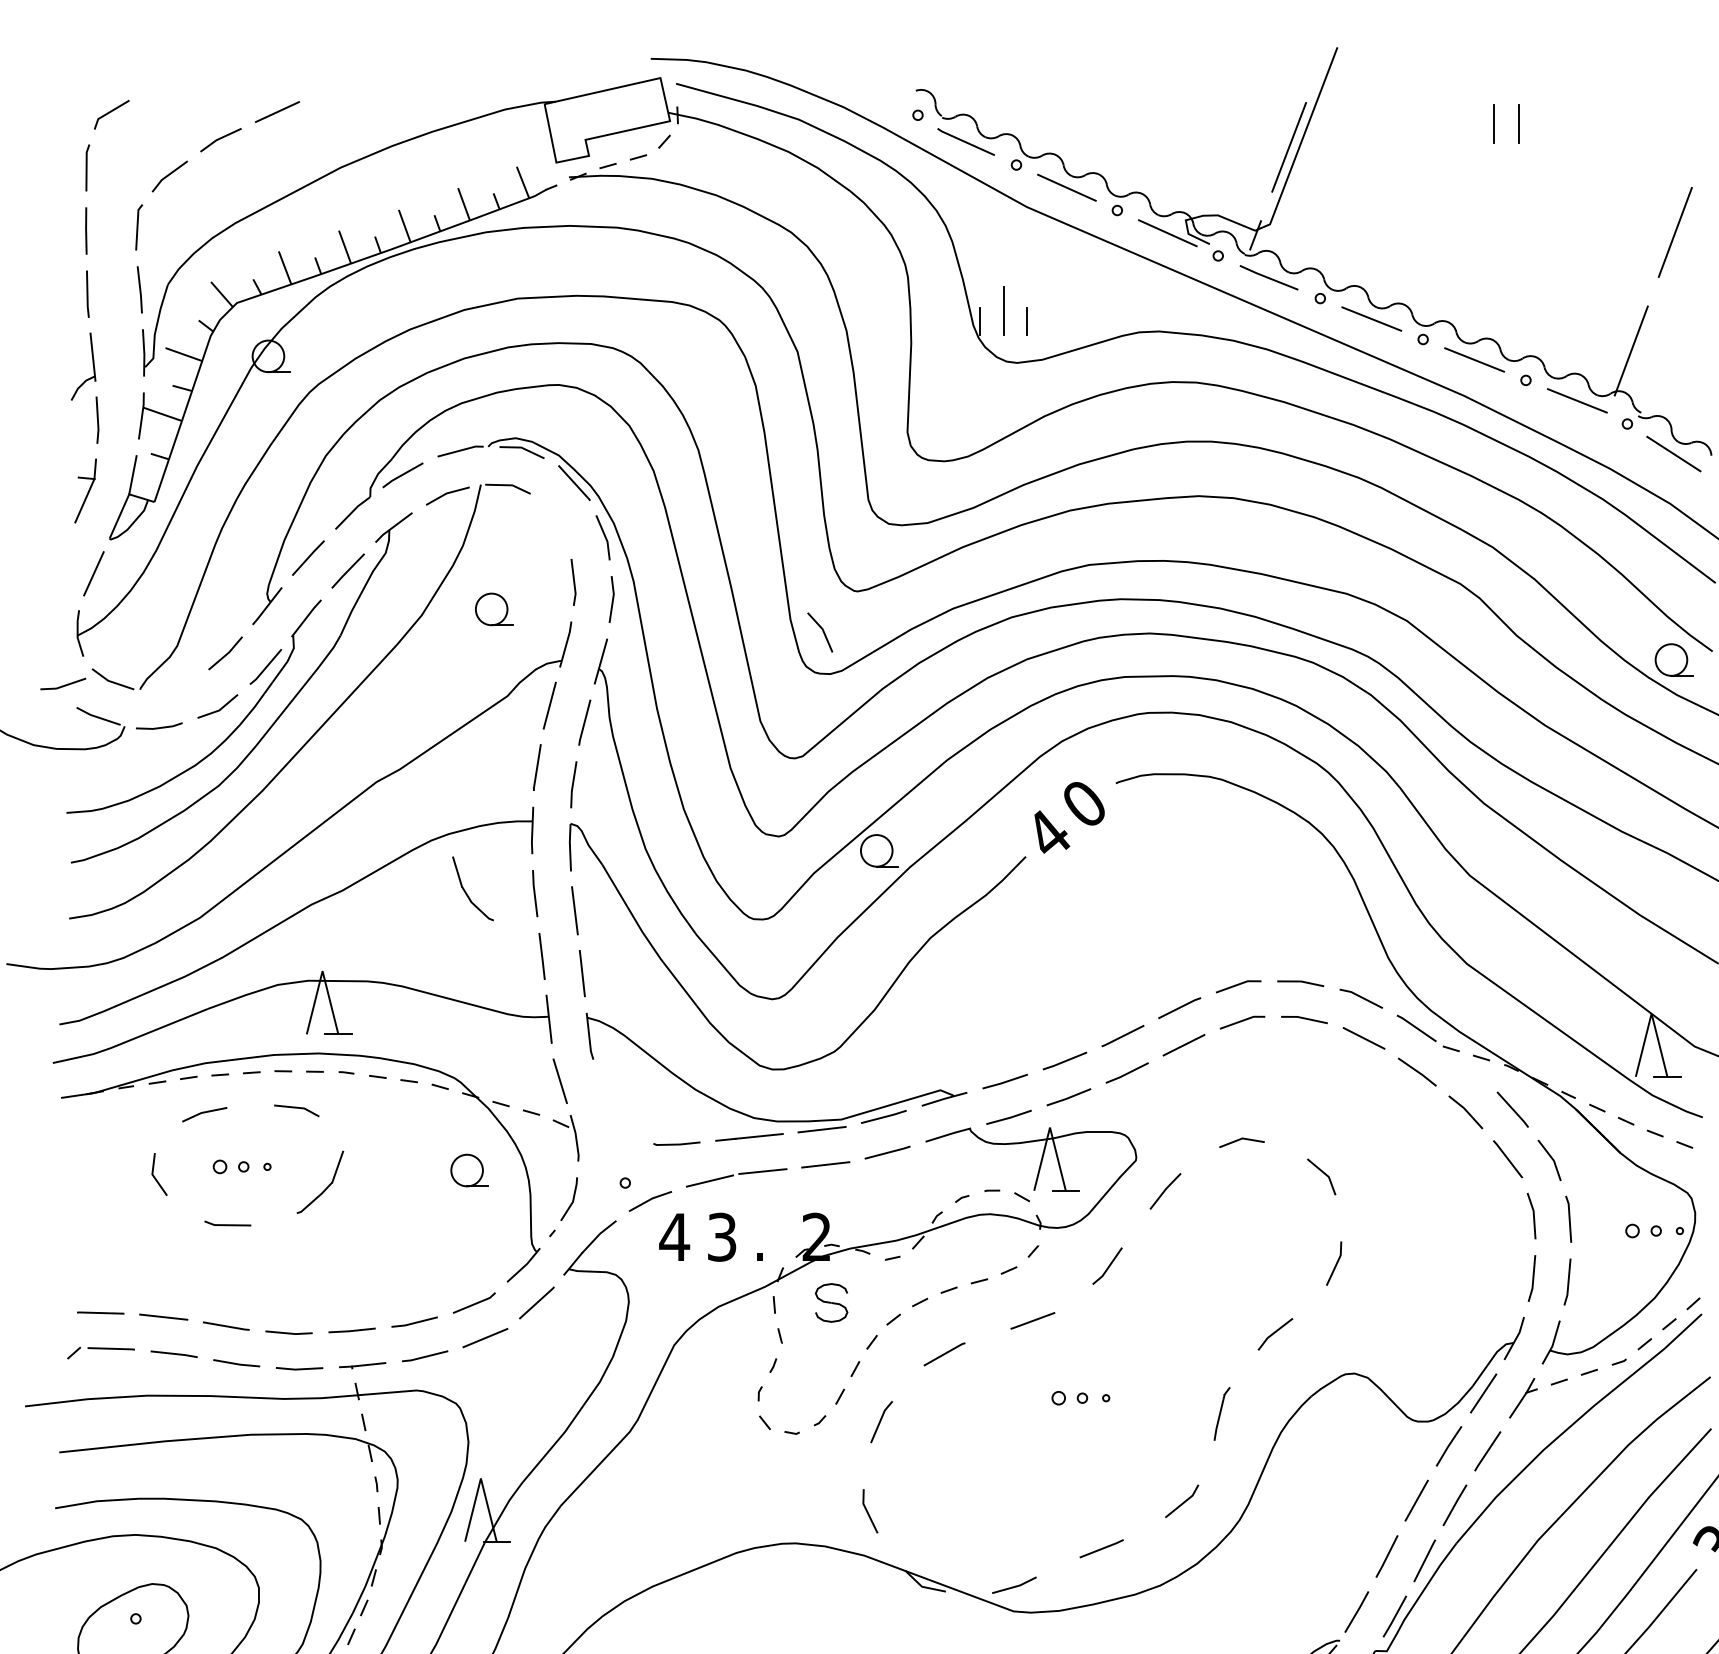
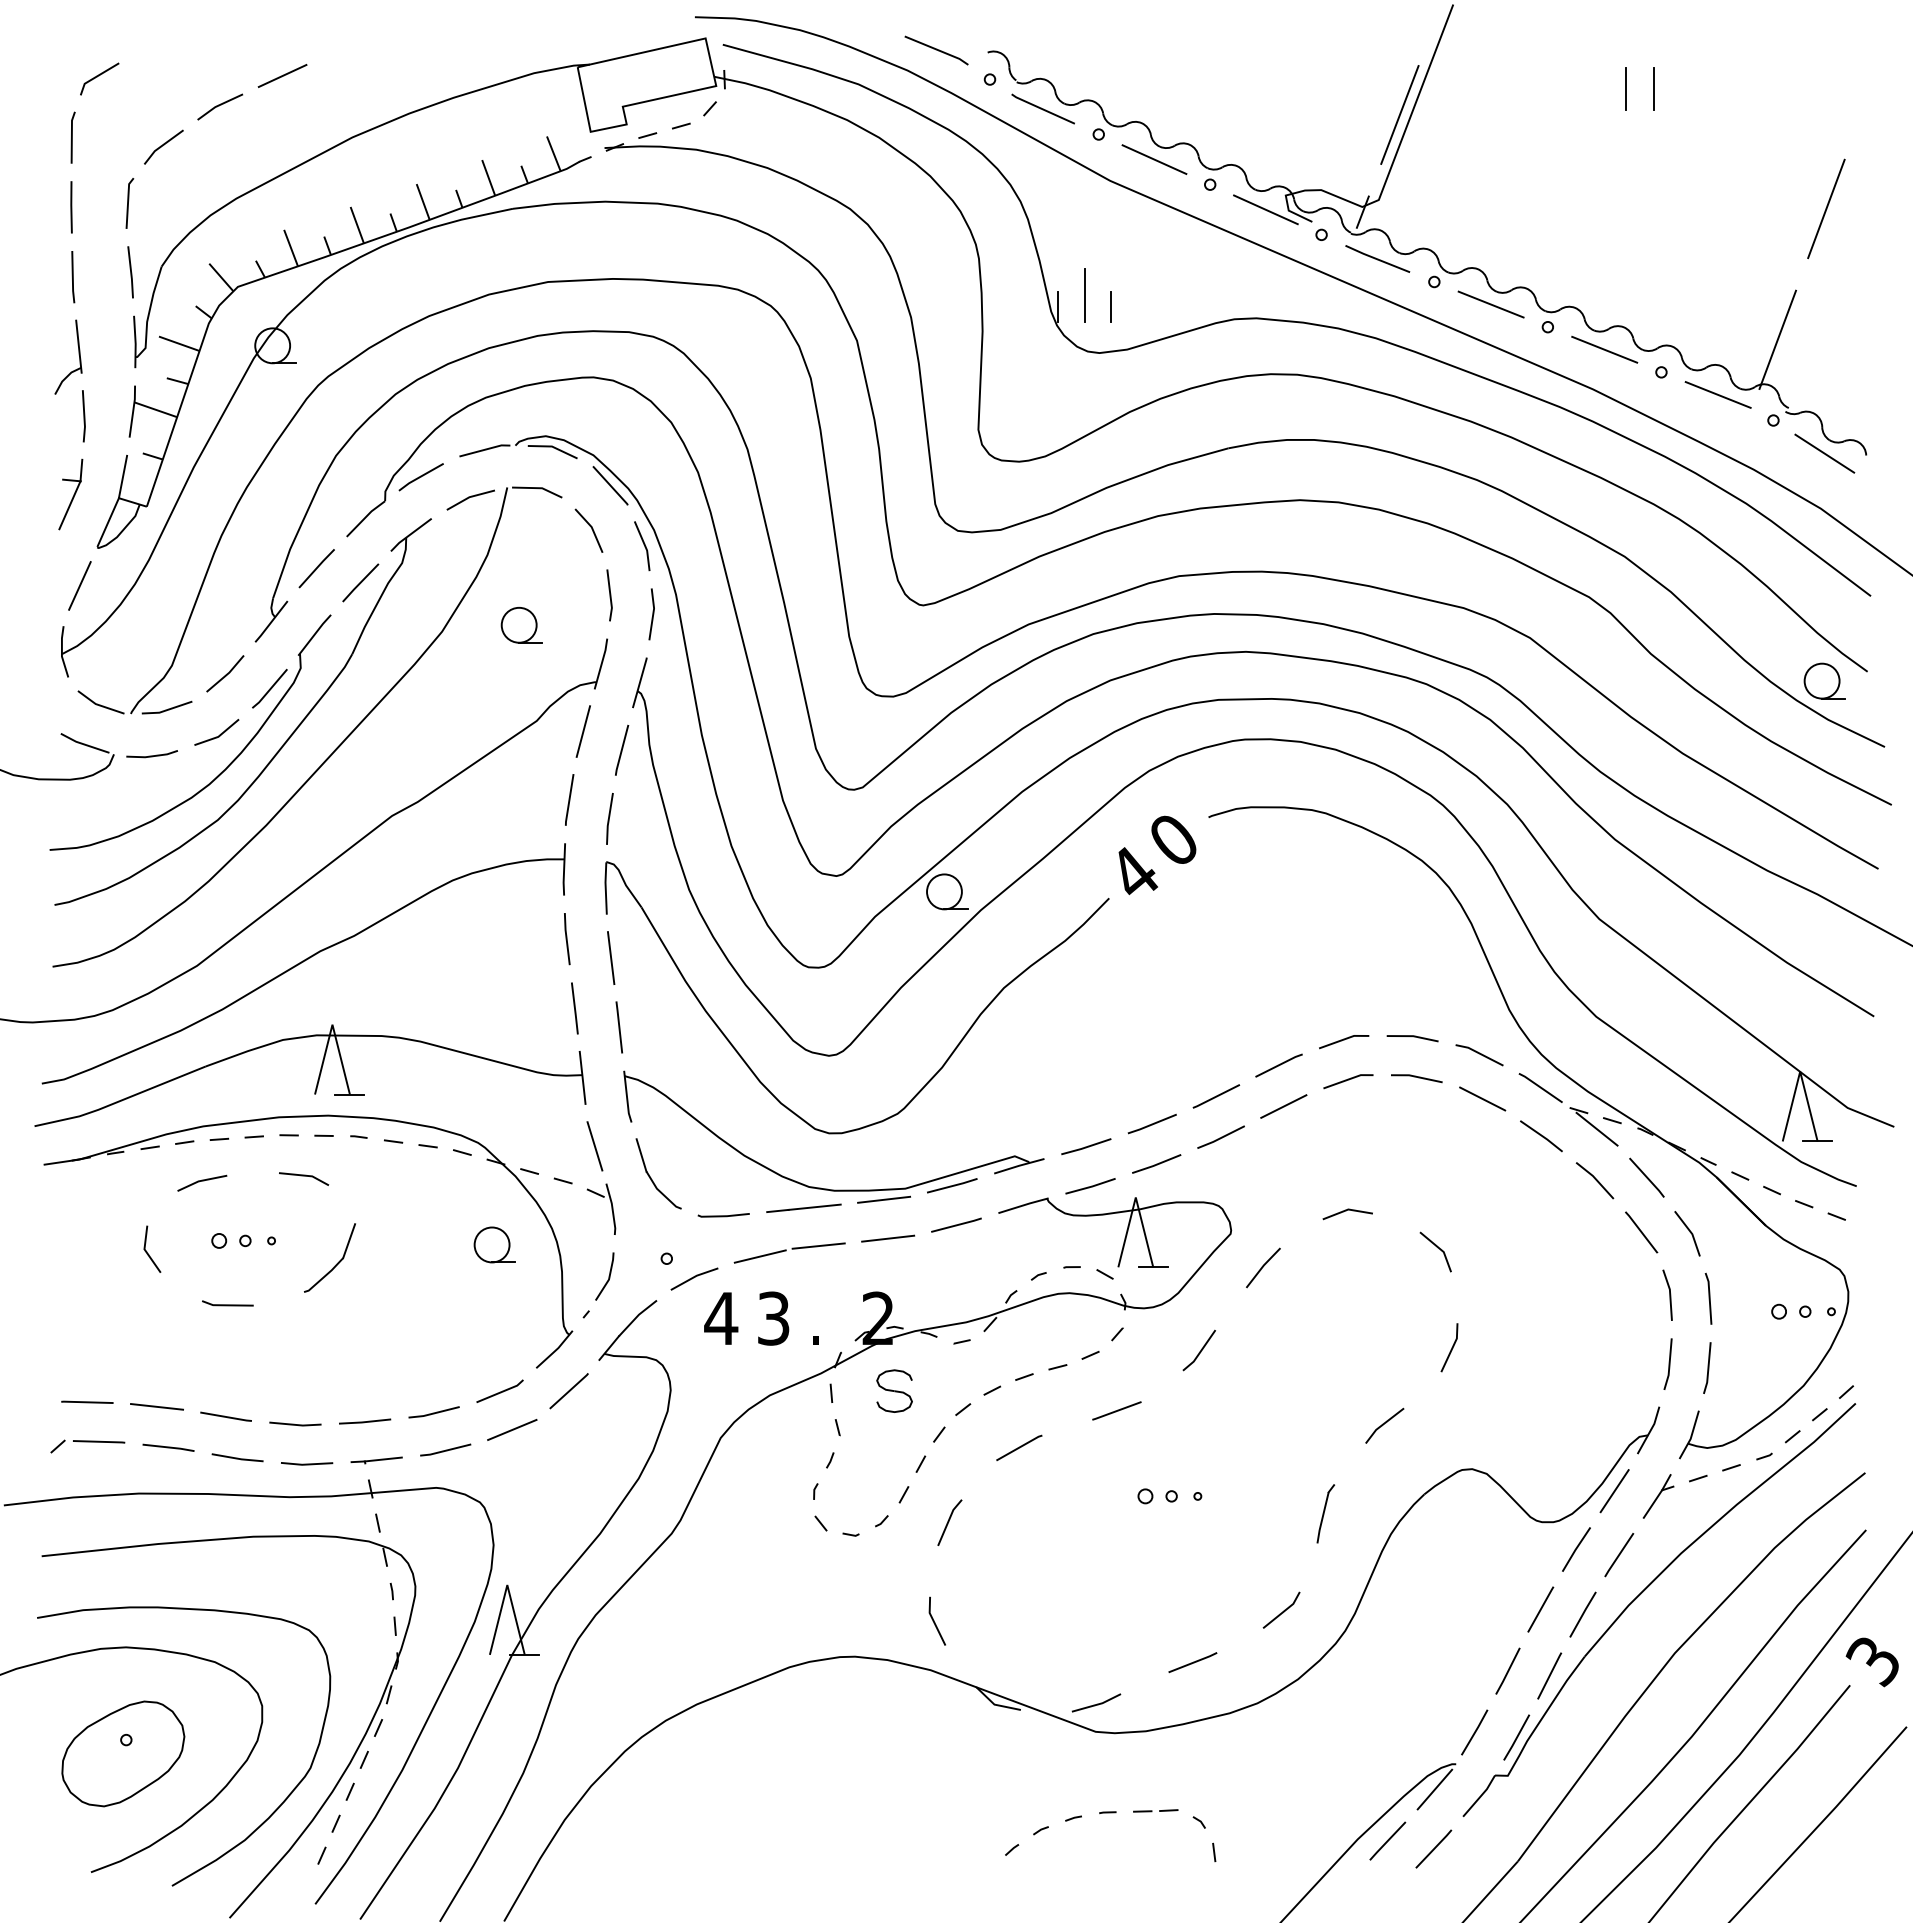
line: (869, 88) -> (936, 50), added
line: (822, 631) -> (591, 529), moved
line: (62, 685) -> (166, 709), moved
part: (466, 892) -> (651, 1177), moved
line: (1467, 1065) -> (1596, 1128), added

